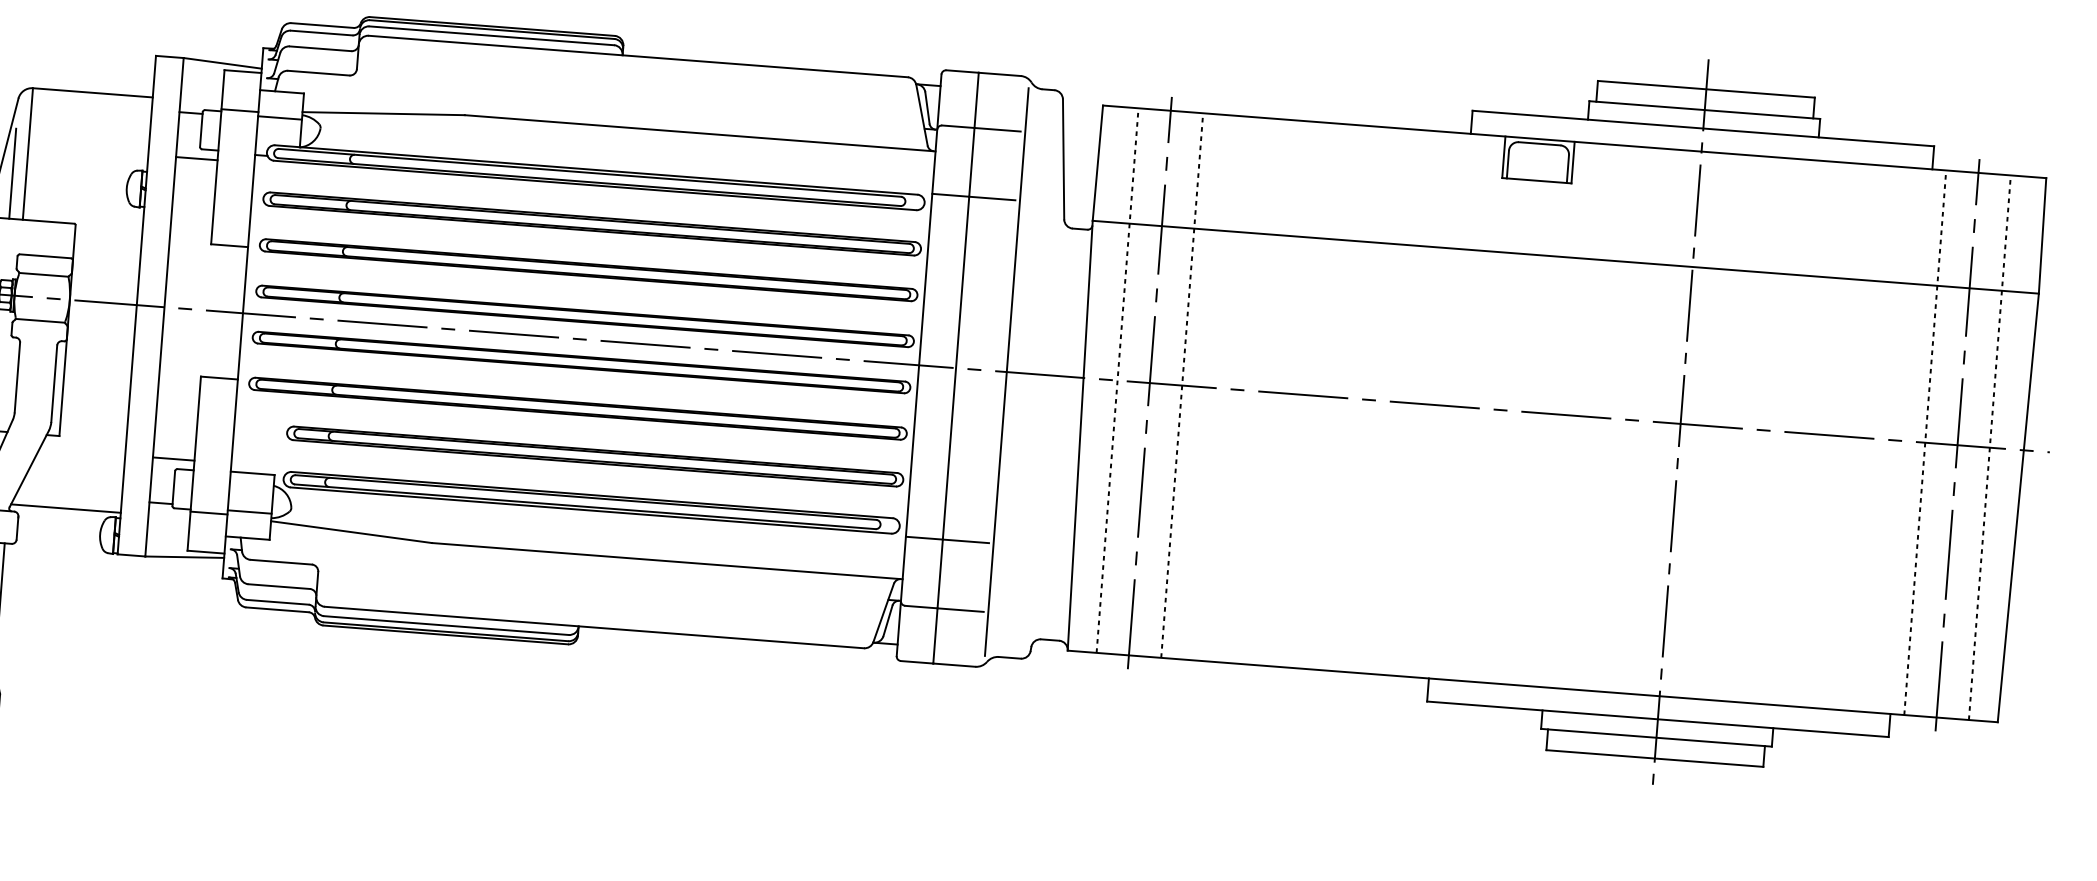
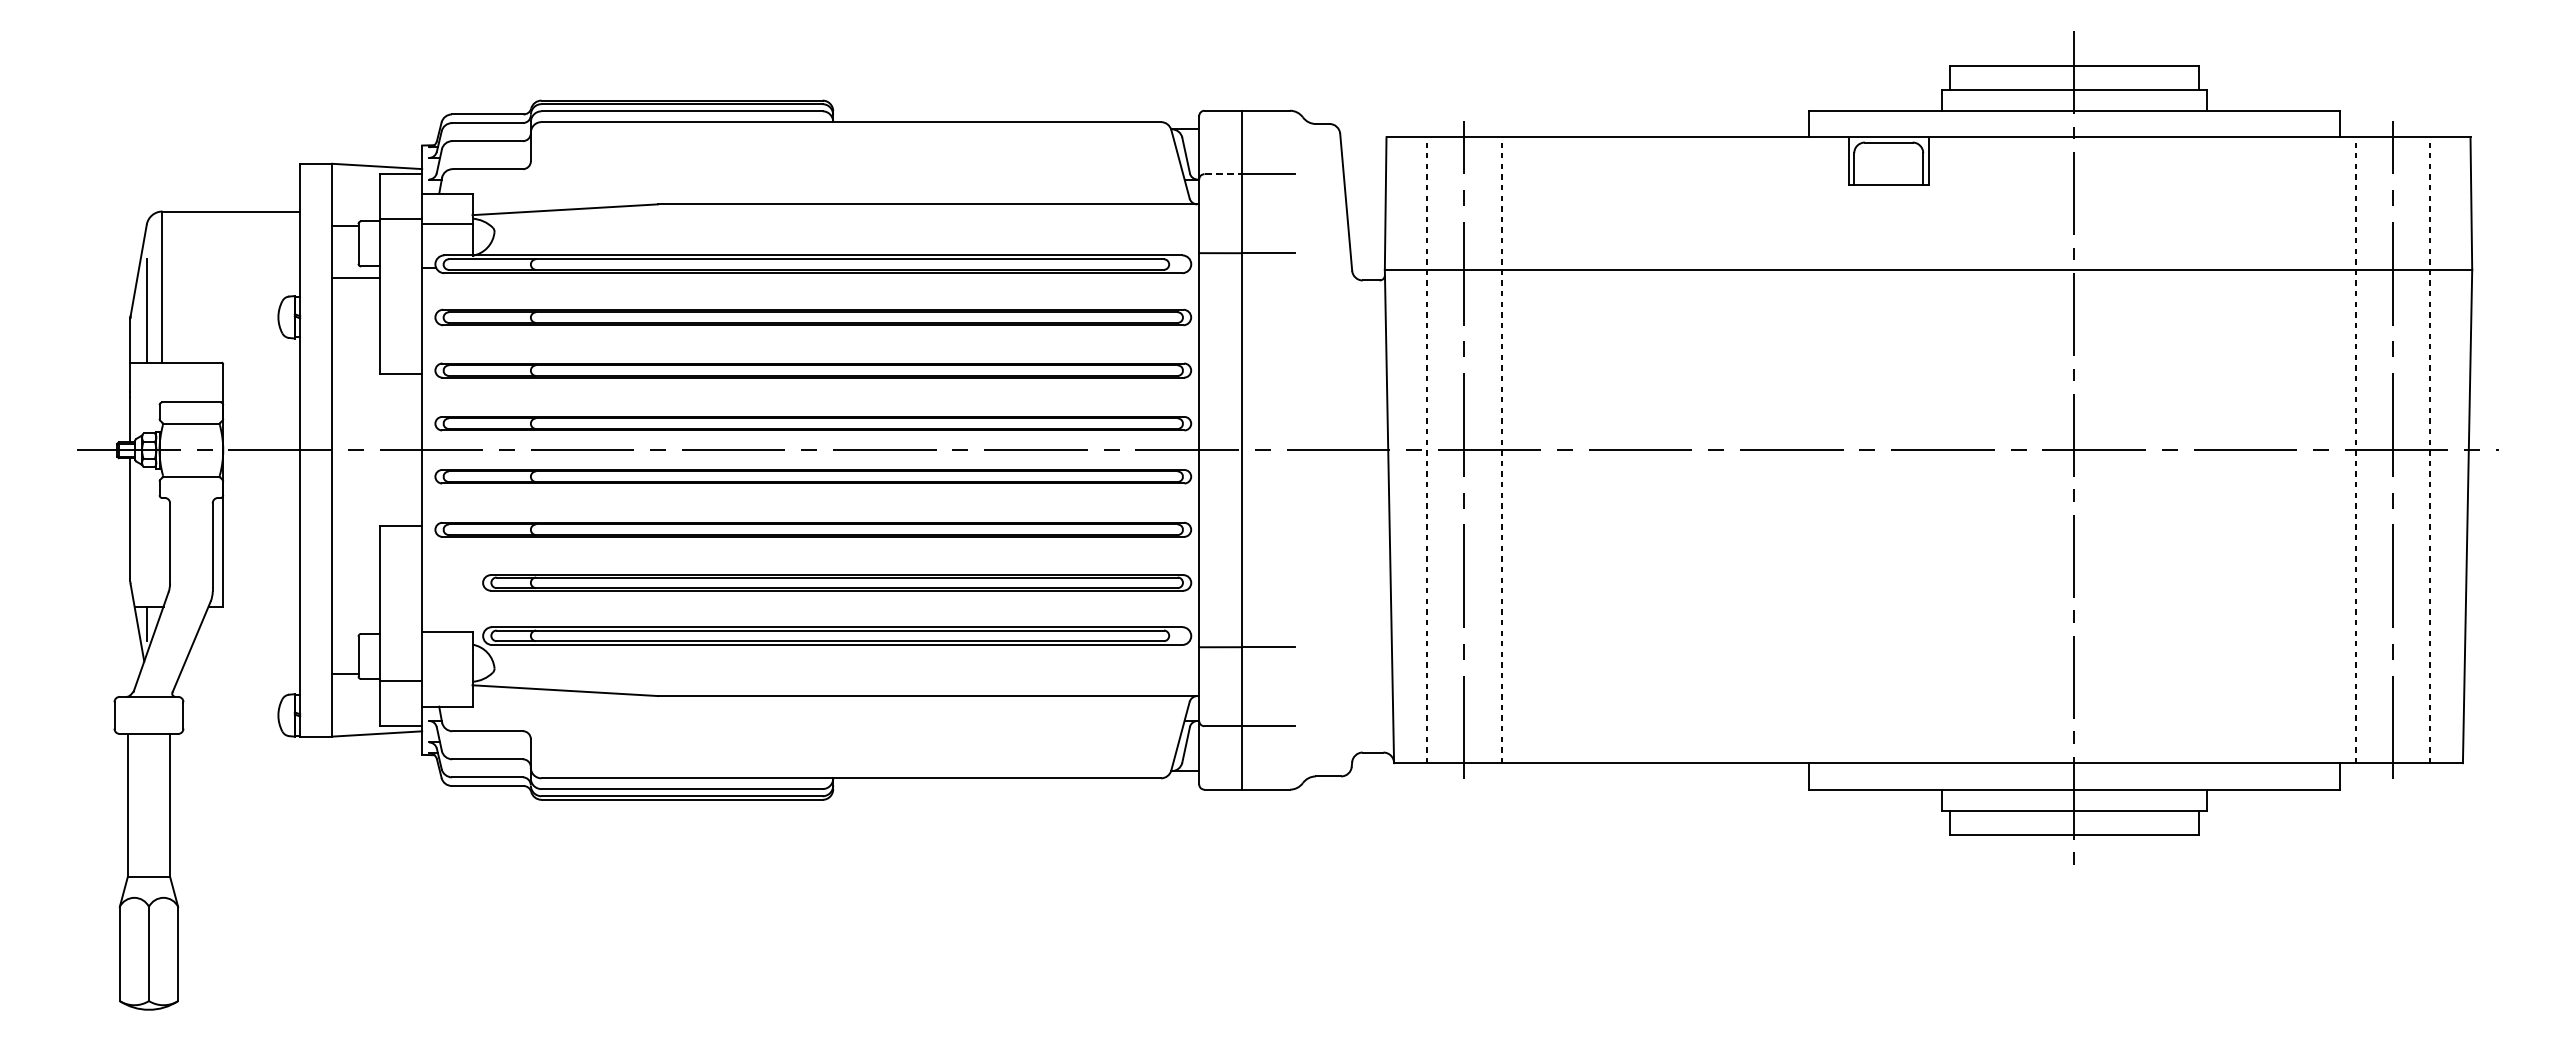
line: (958, 127) -> (1223, 174), solid -> dashed
line: (1006, 372) -> (1299, 450), removed
line: (173, 458) -> (355, 622), removed
line: (66, 508) -> (237, 688), removed
line: (249, 511) -> (447, 676), removed

